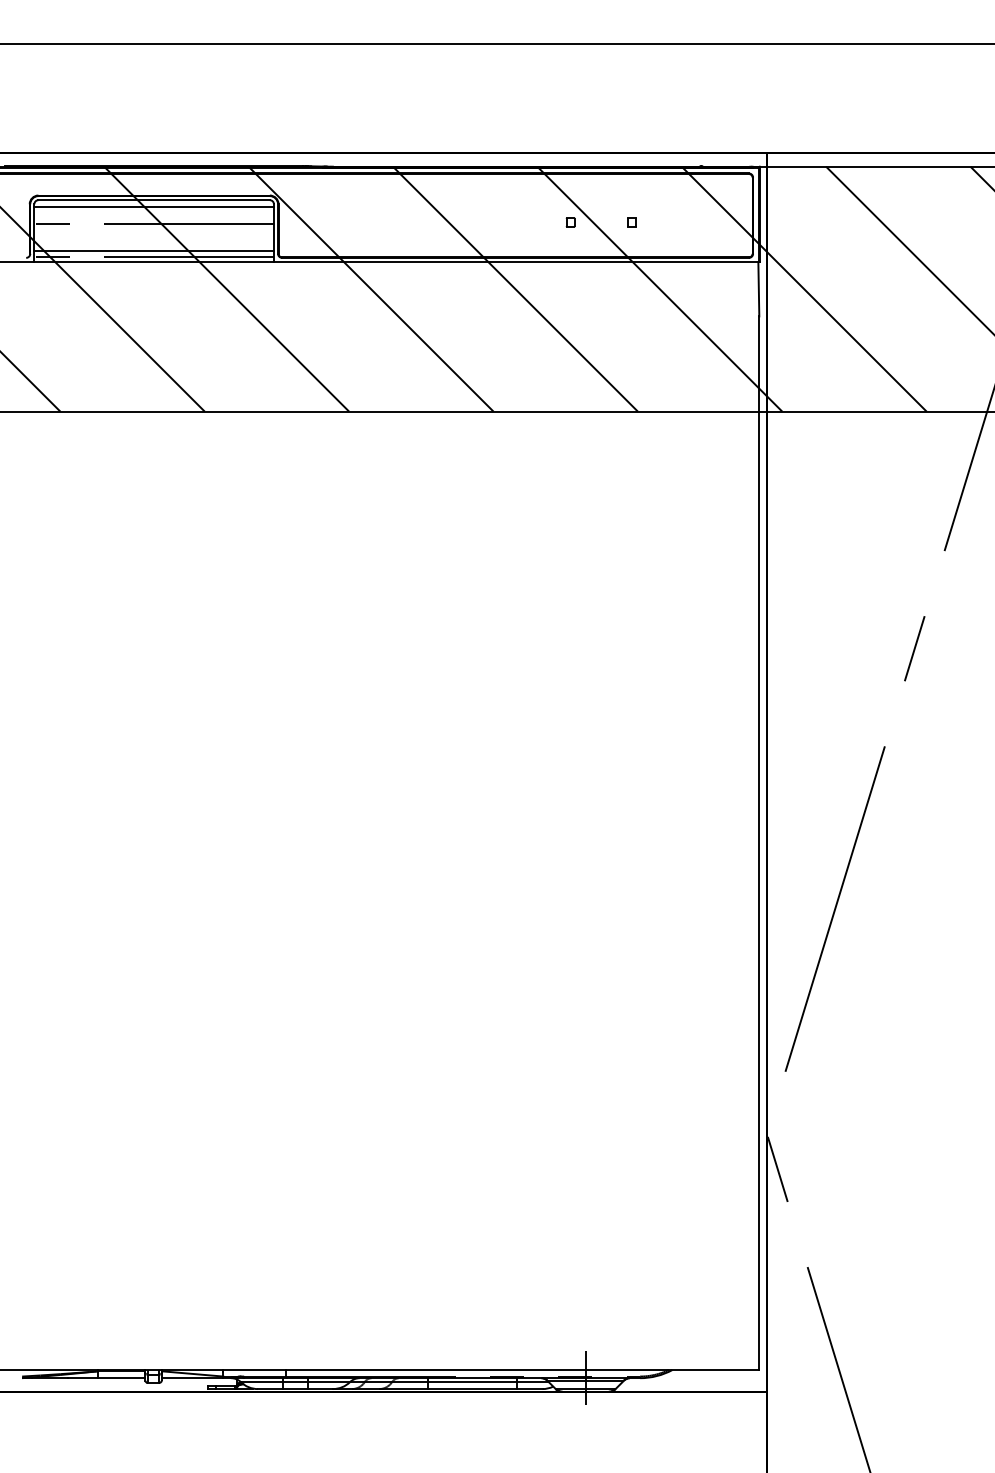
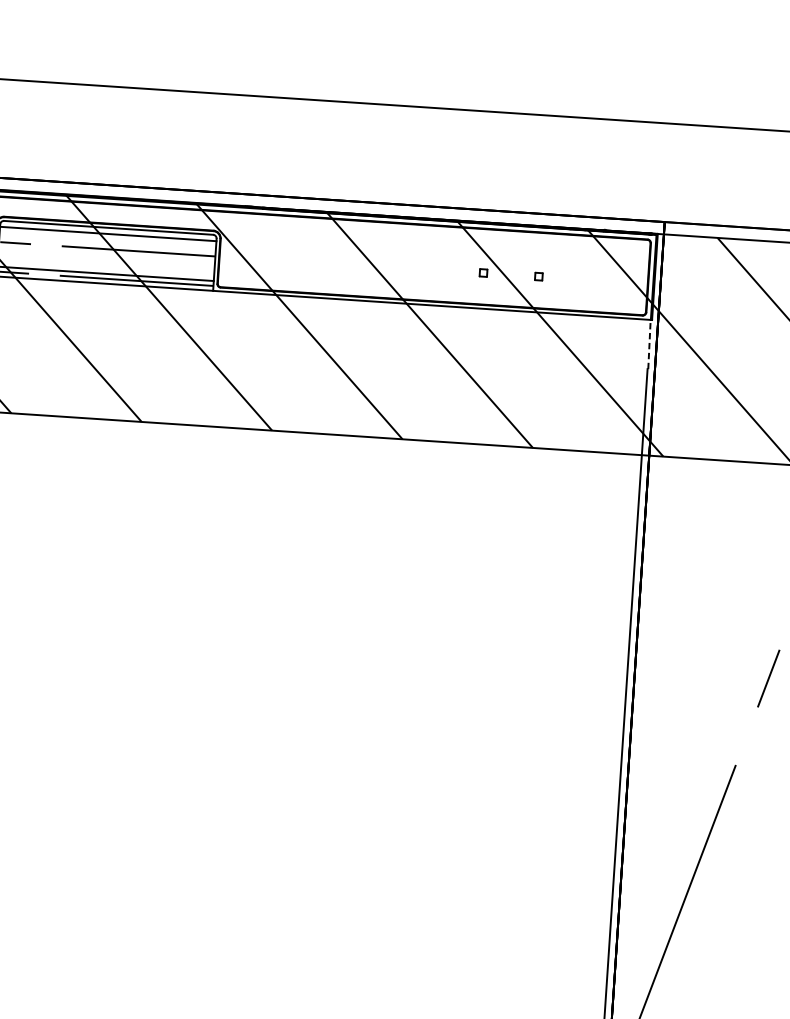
line: (758, 288) -> (649, 343), solid -> dashed

